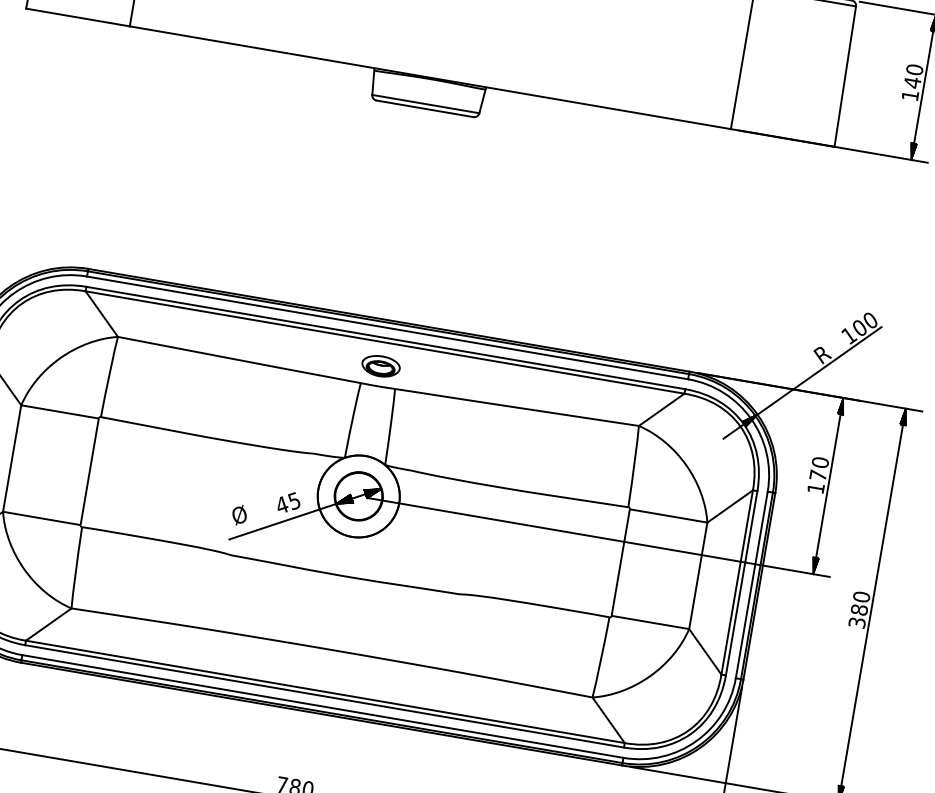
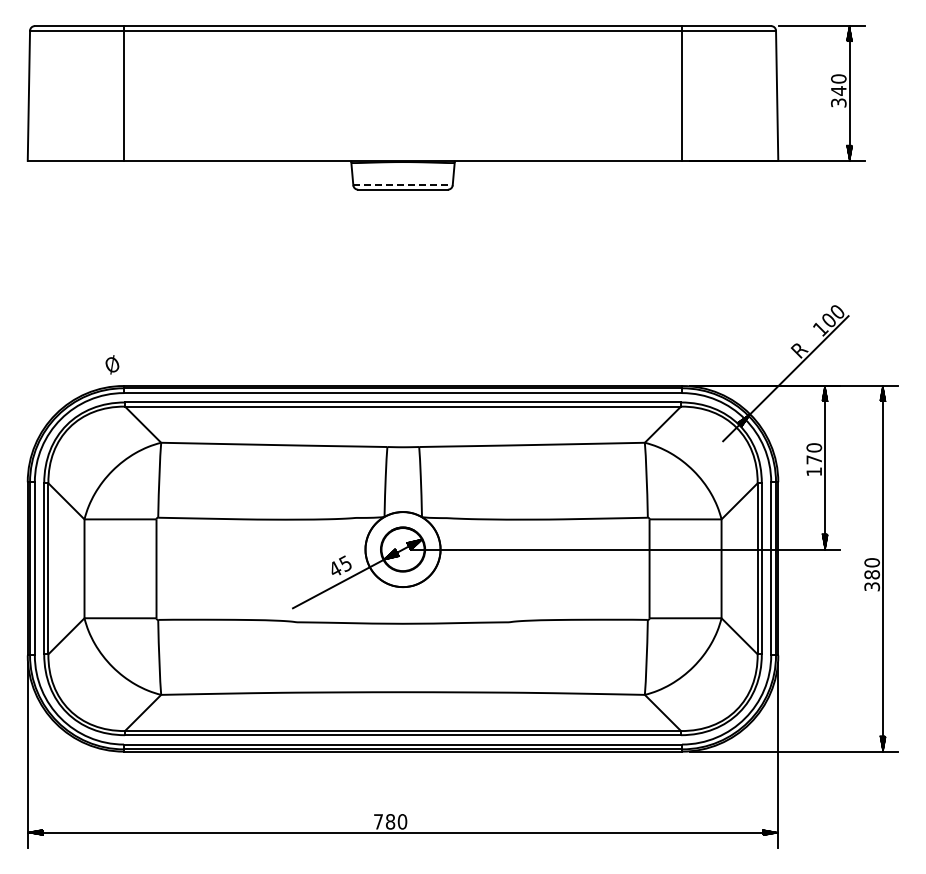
text: (910, 95) -> (838, 102), 140 -> 340
line: (426, 104) -> (403, 185), solid -> dashed
part: (380, 365) -> (402, 428), removed
text: (239, 514) -> (112, 364), moved

